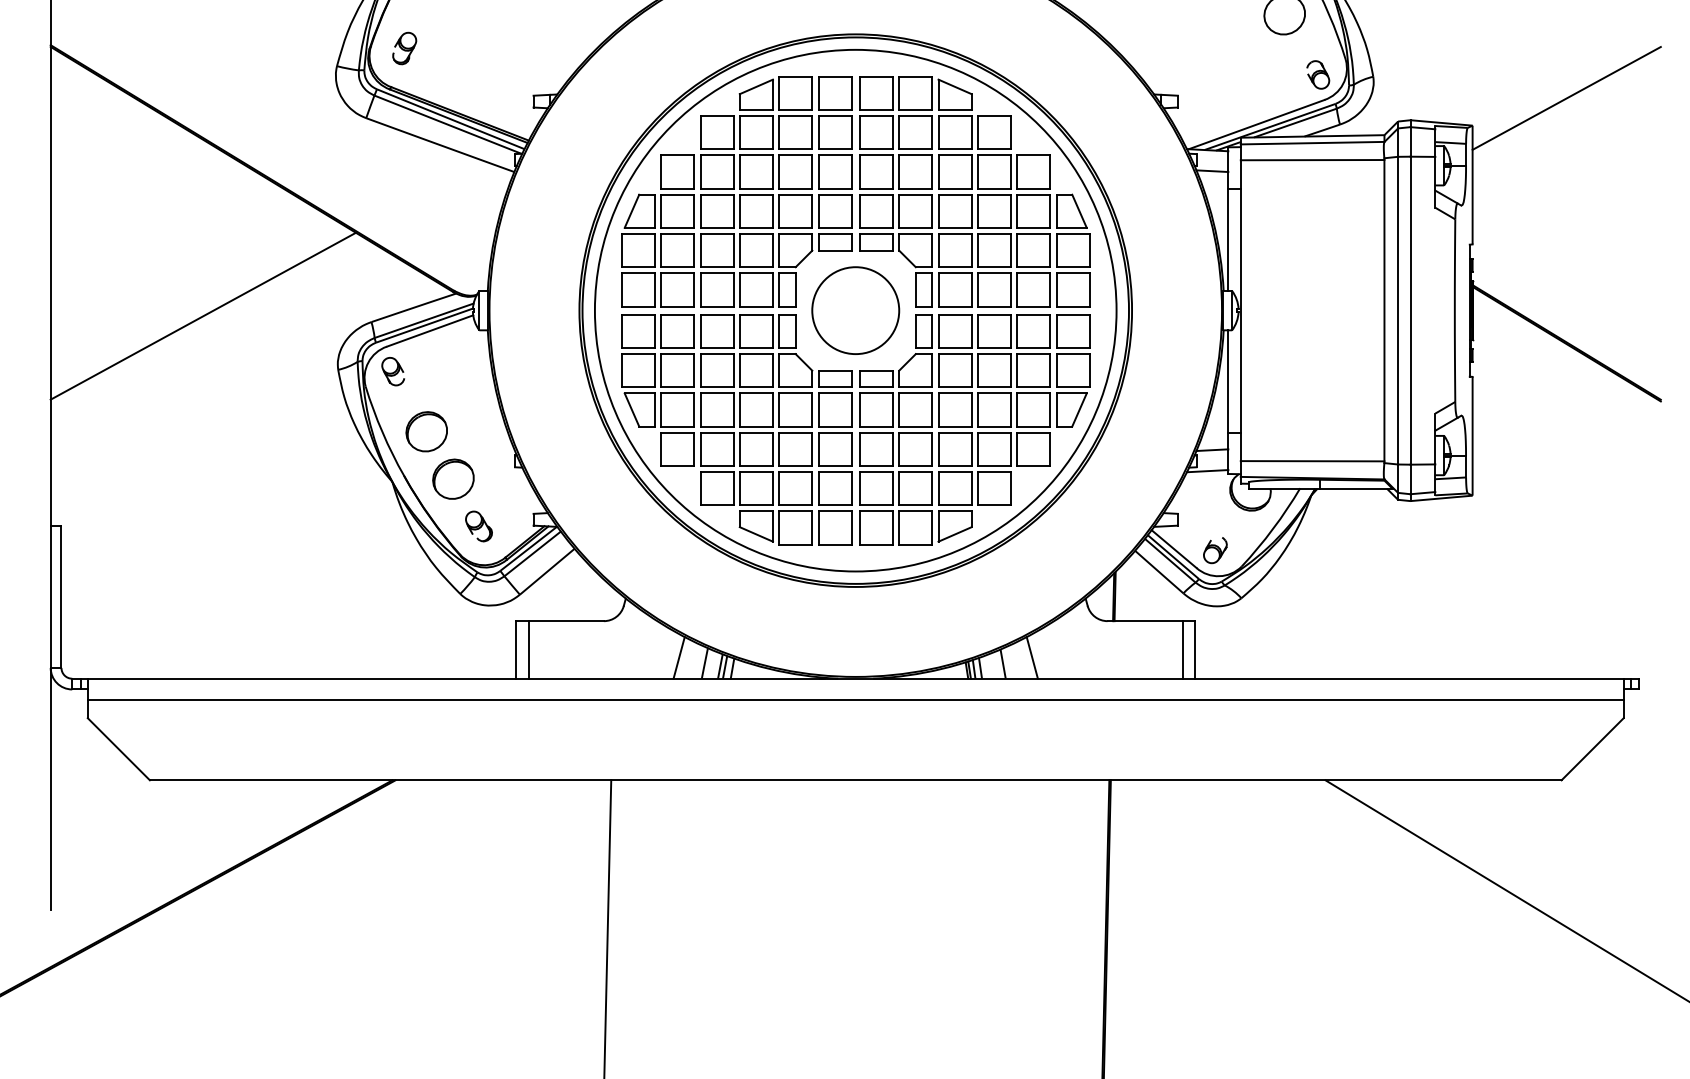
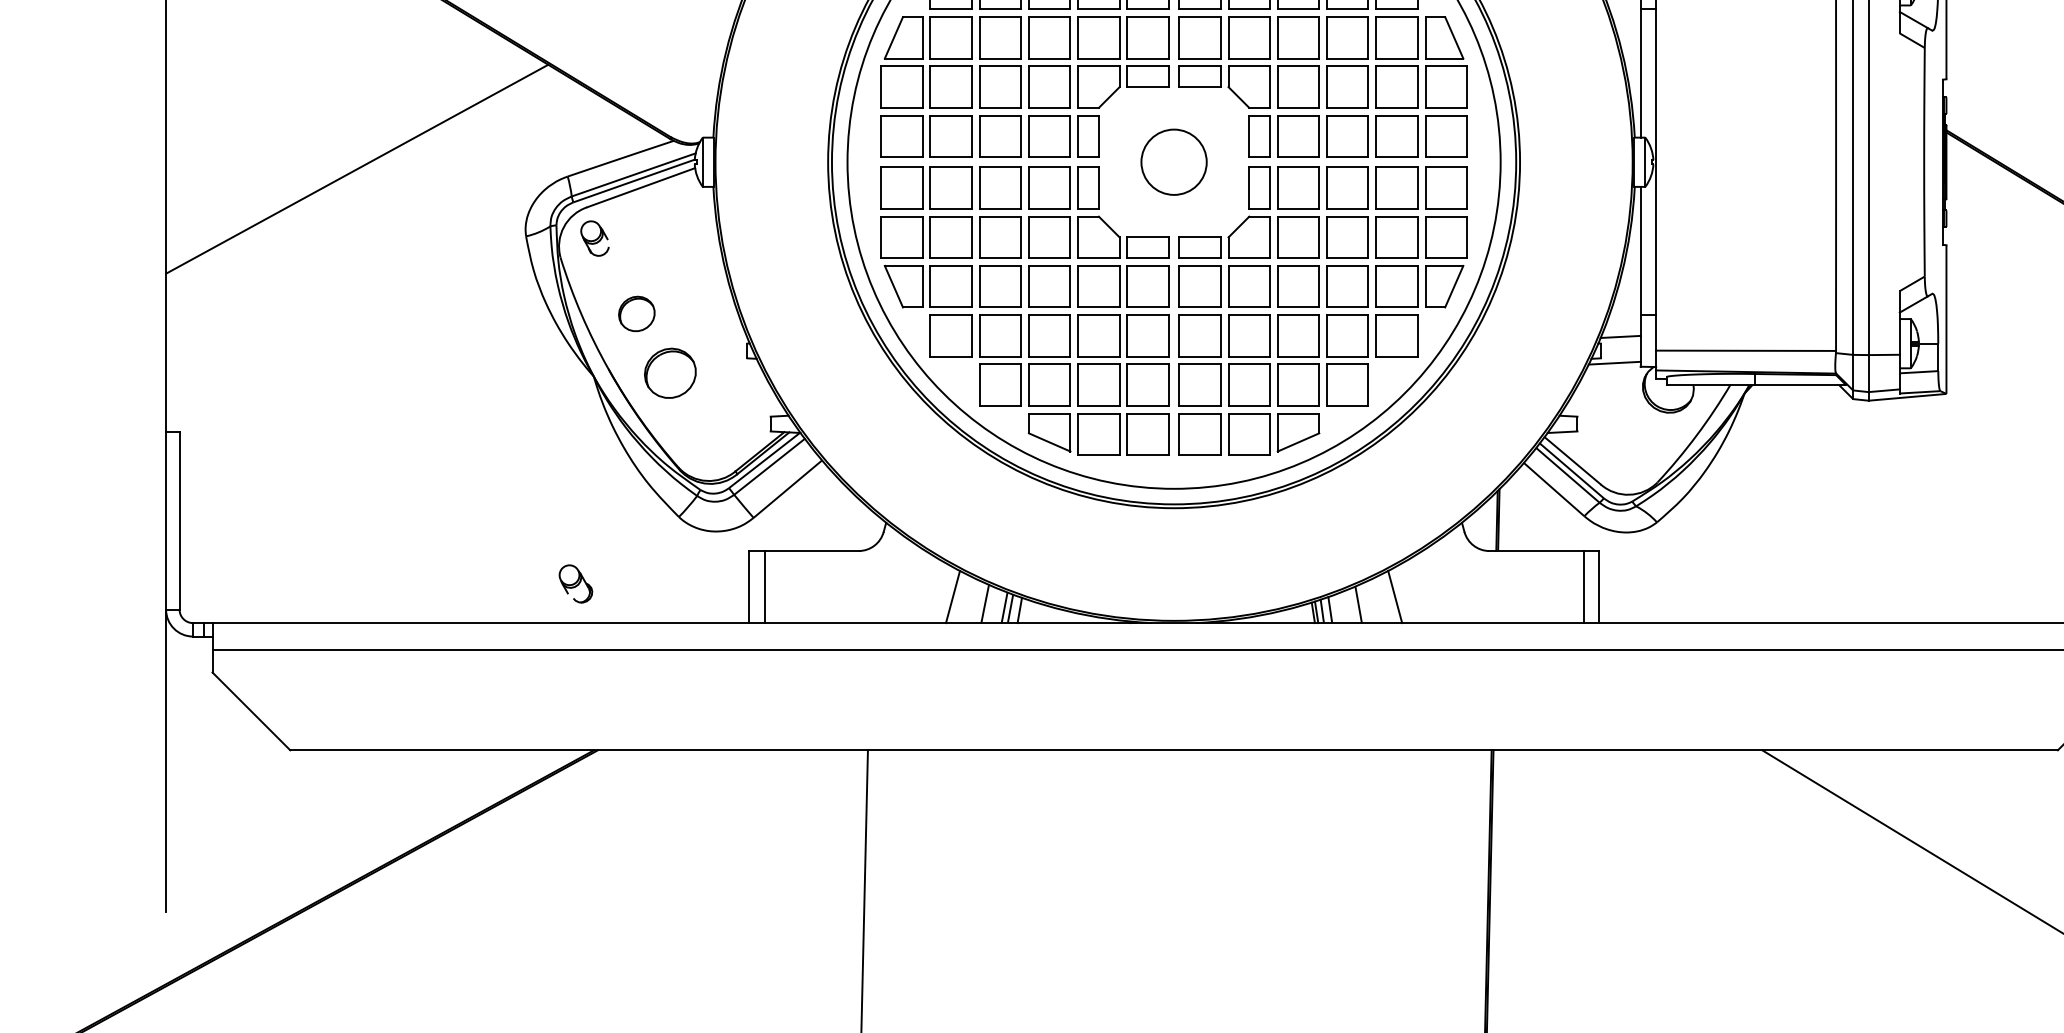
circle: (855, 310) -> (1173, 162), size x0.6
part: (426, 431) -> (636, 313), size x0.7
part: (478, 526) -> (575, 584), moved
part: (1215, 550) -> (1624, 462), removed

